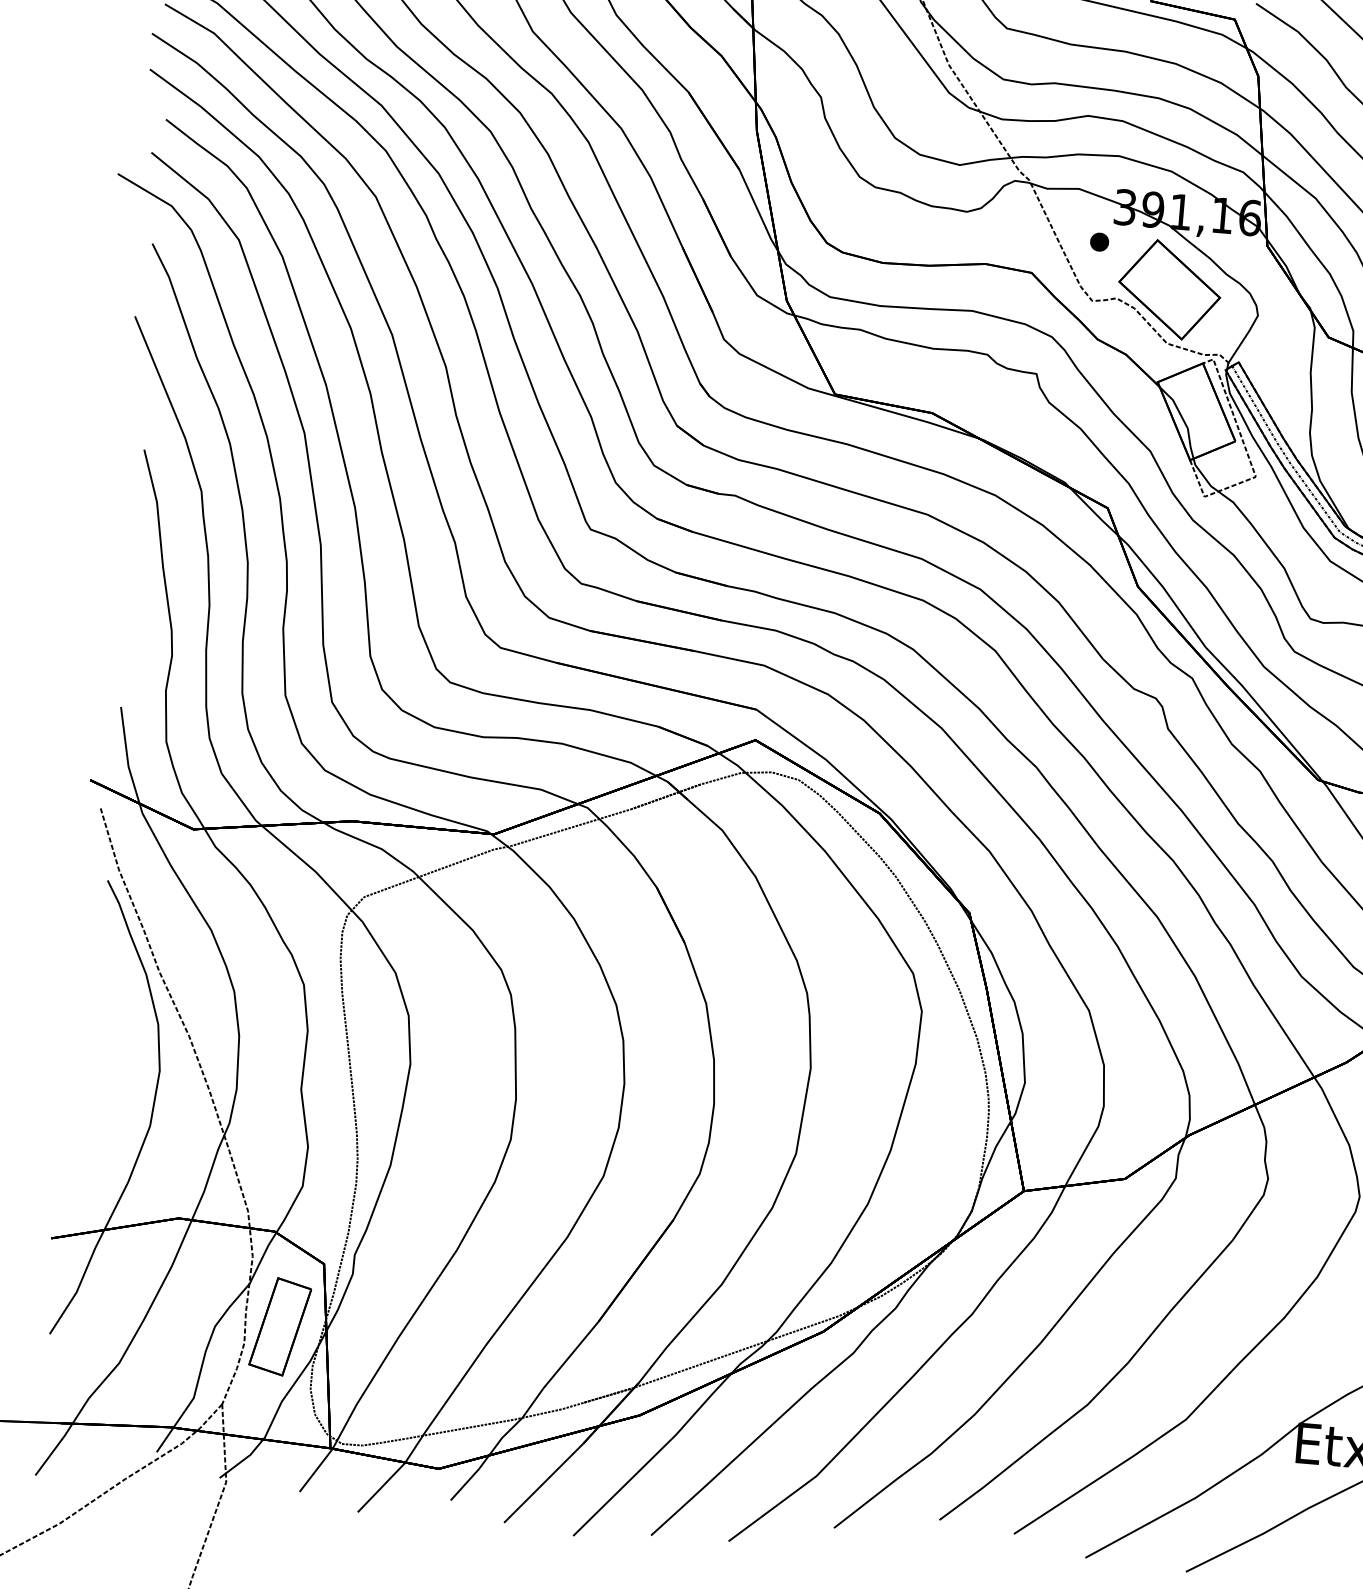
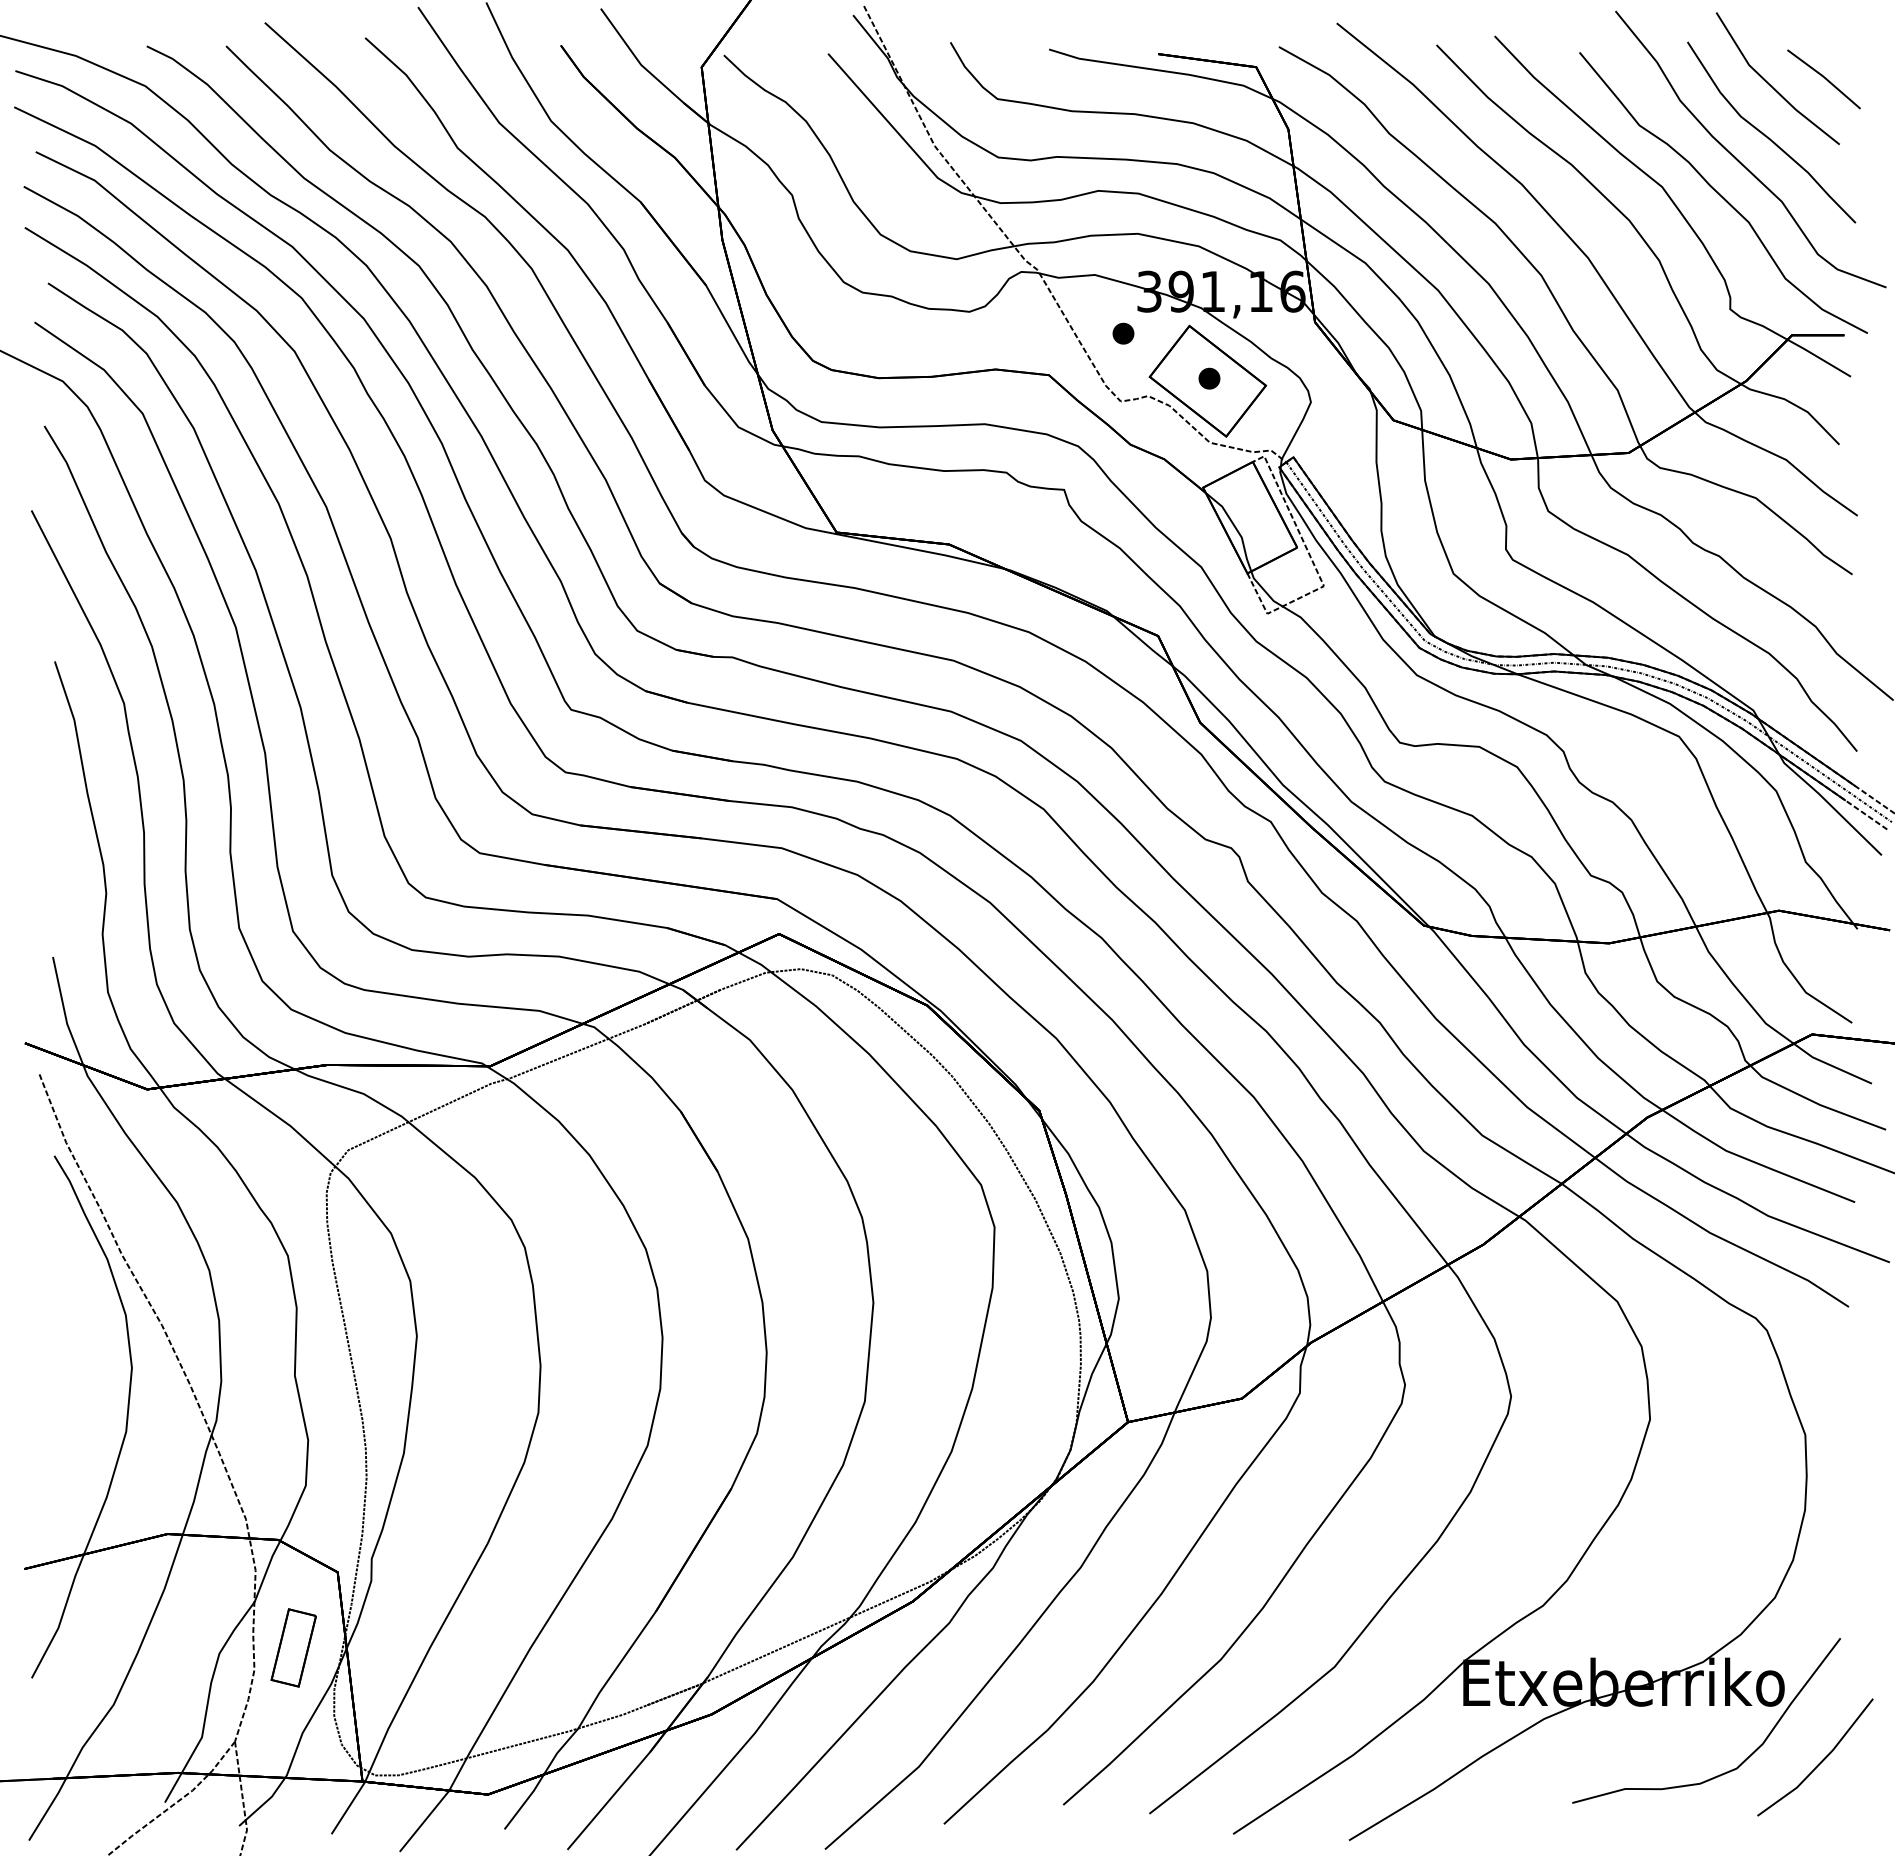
part: (1171, 287) -> (1209, 378), added
part: (280, 1326) -> (293, 1647), size x0.7

